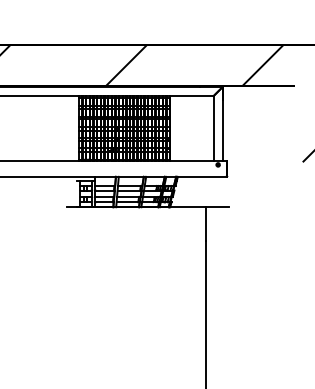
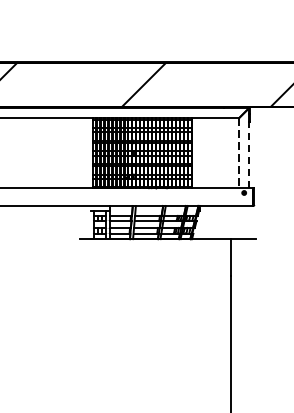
line: (213, 128) -> (239, 153), solid -> dashed
line: (222, 129) -> (248, 154), solid -> dashed

